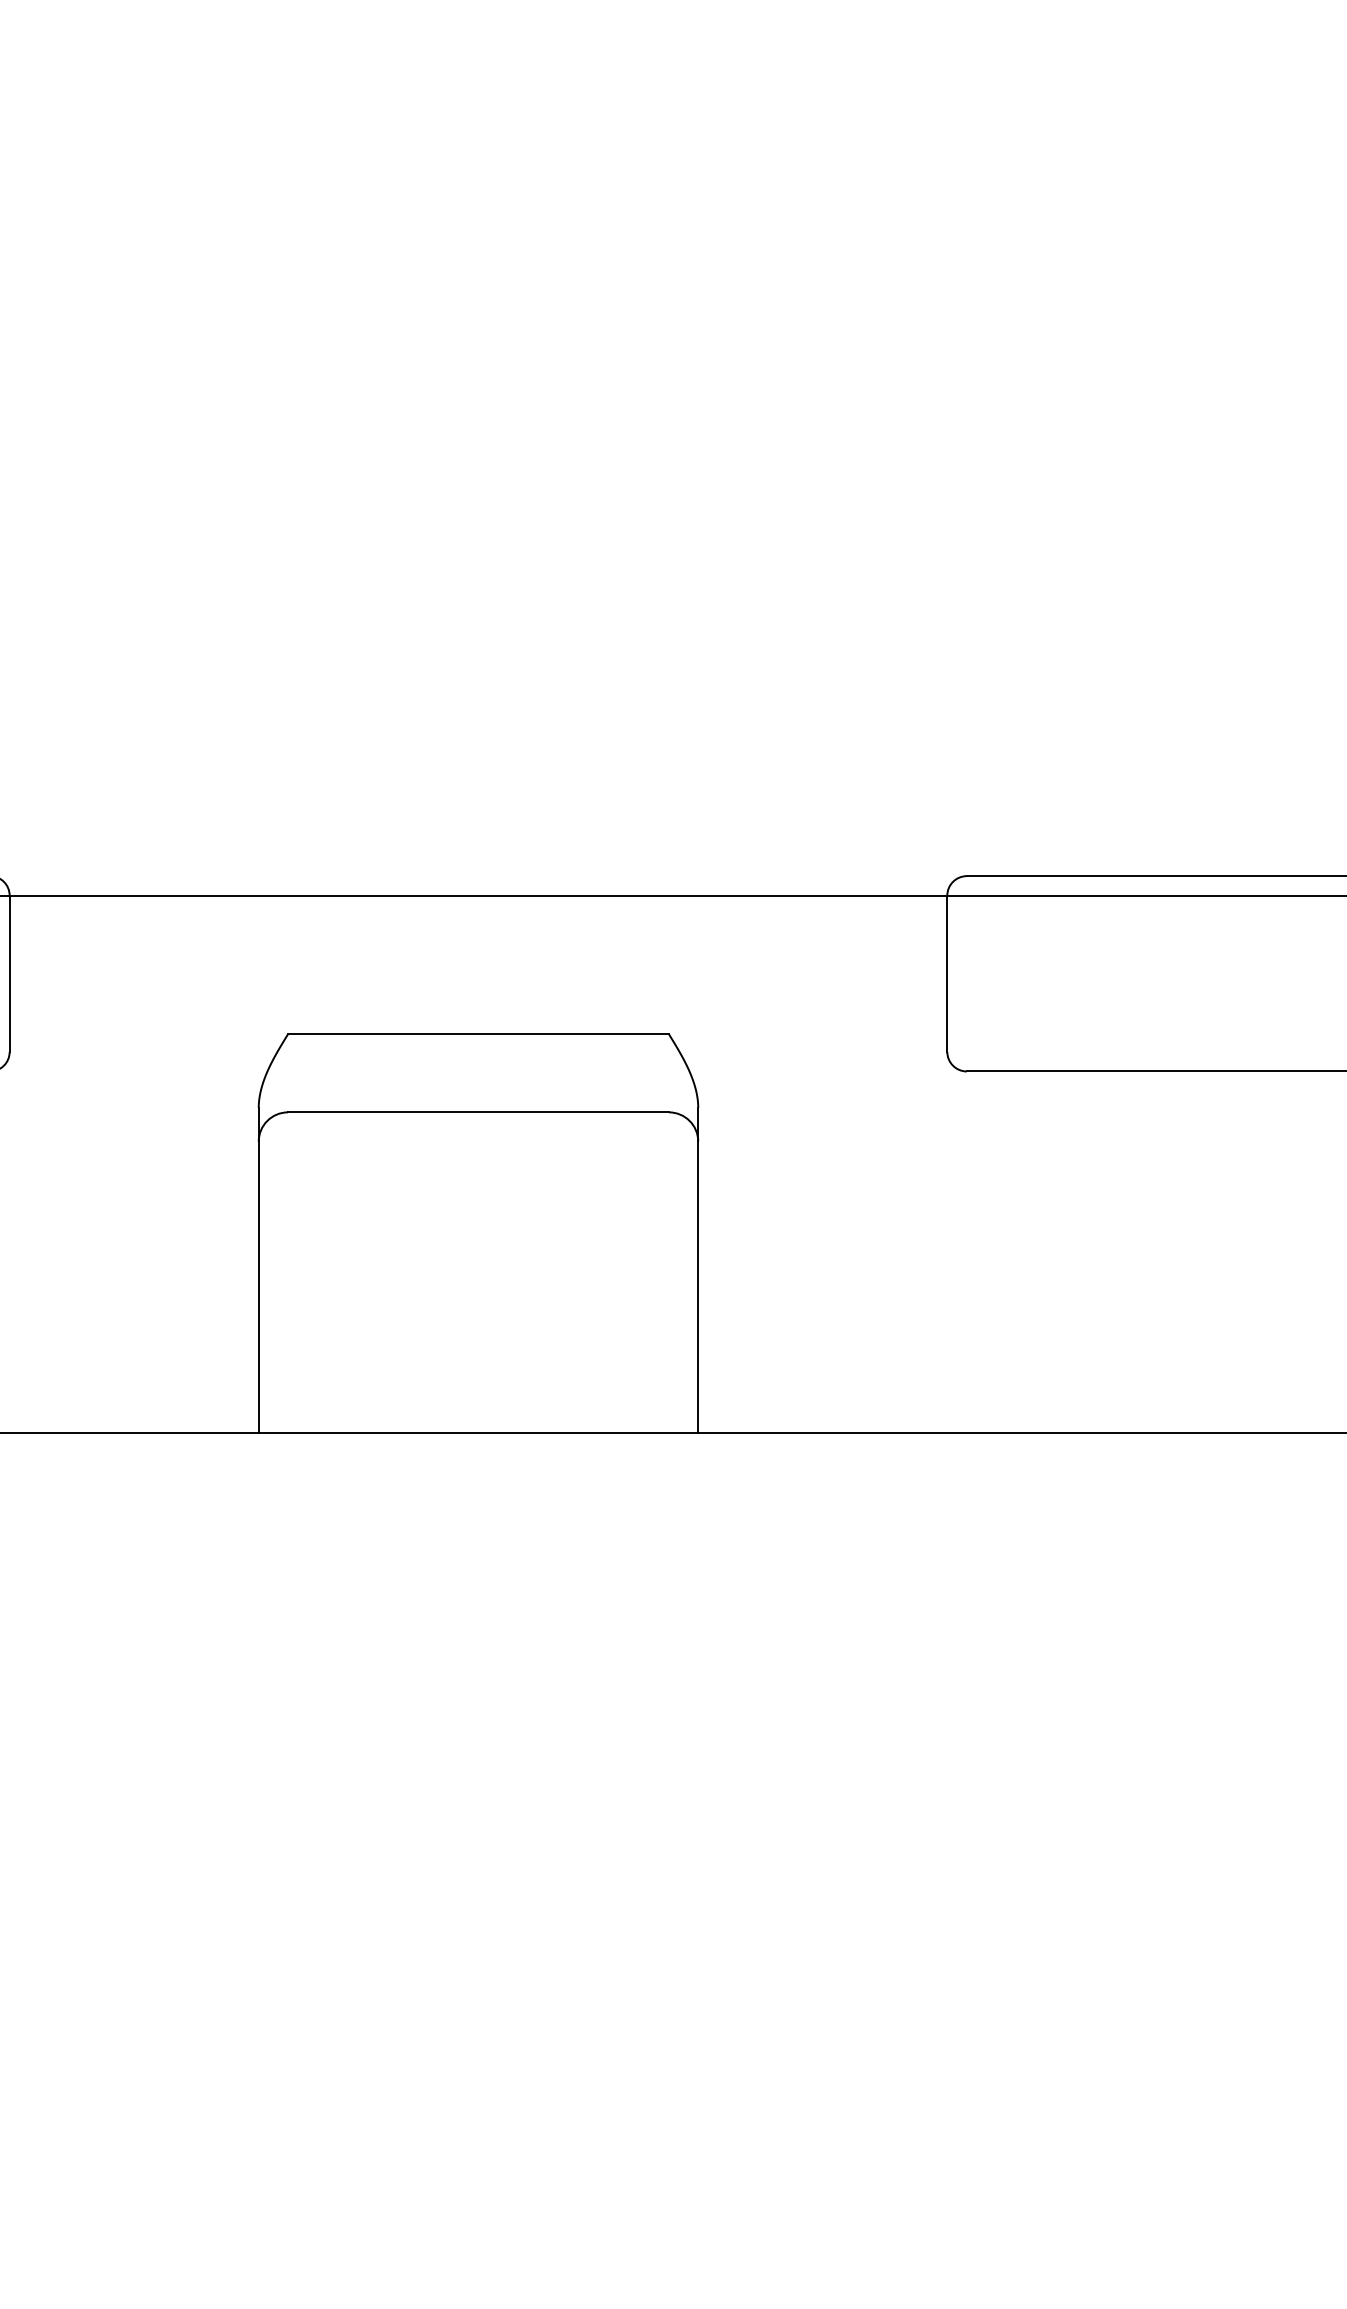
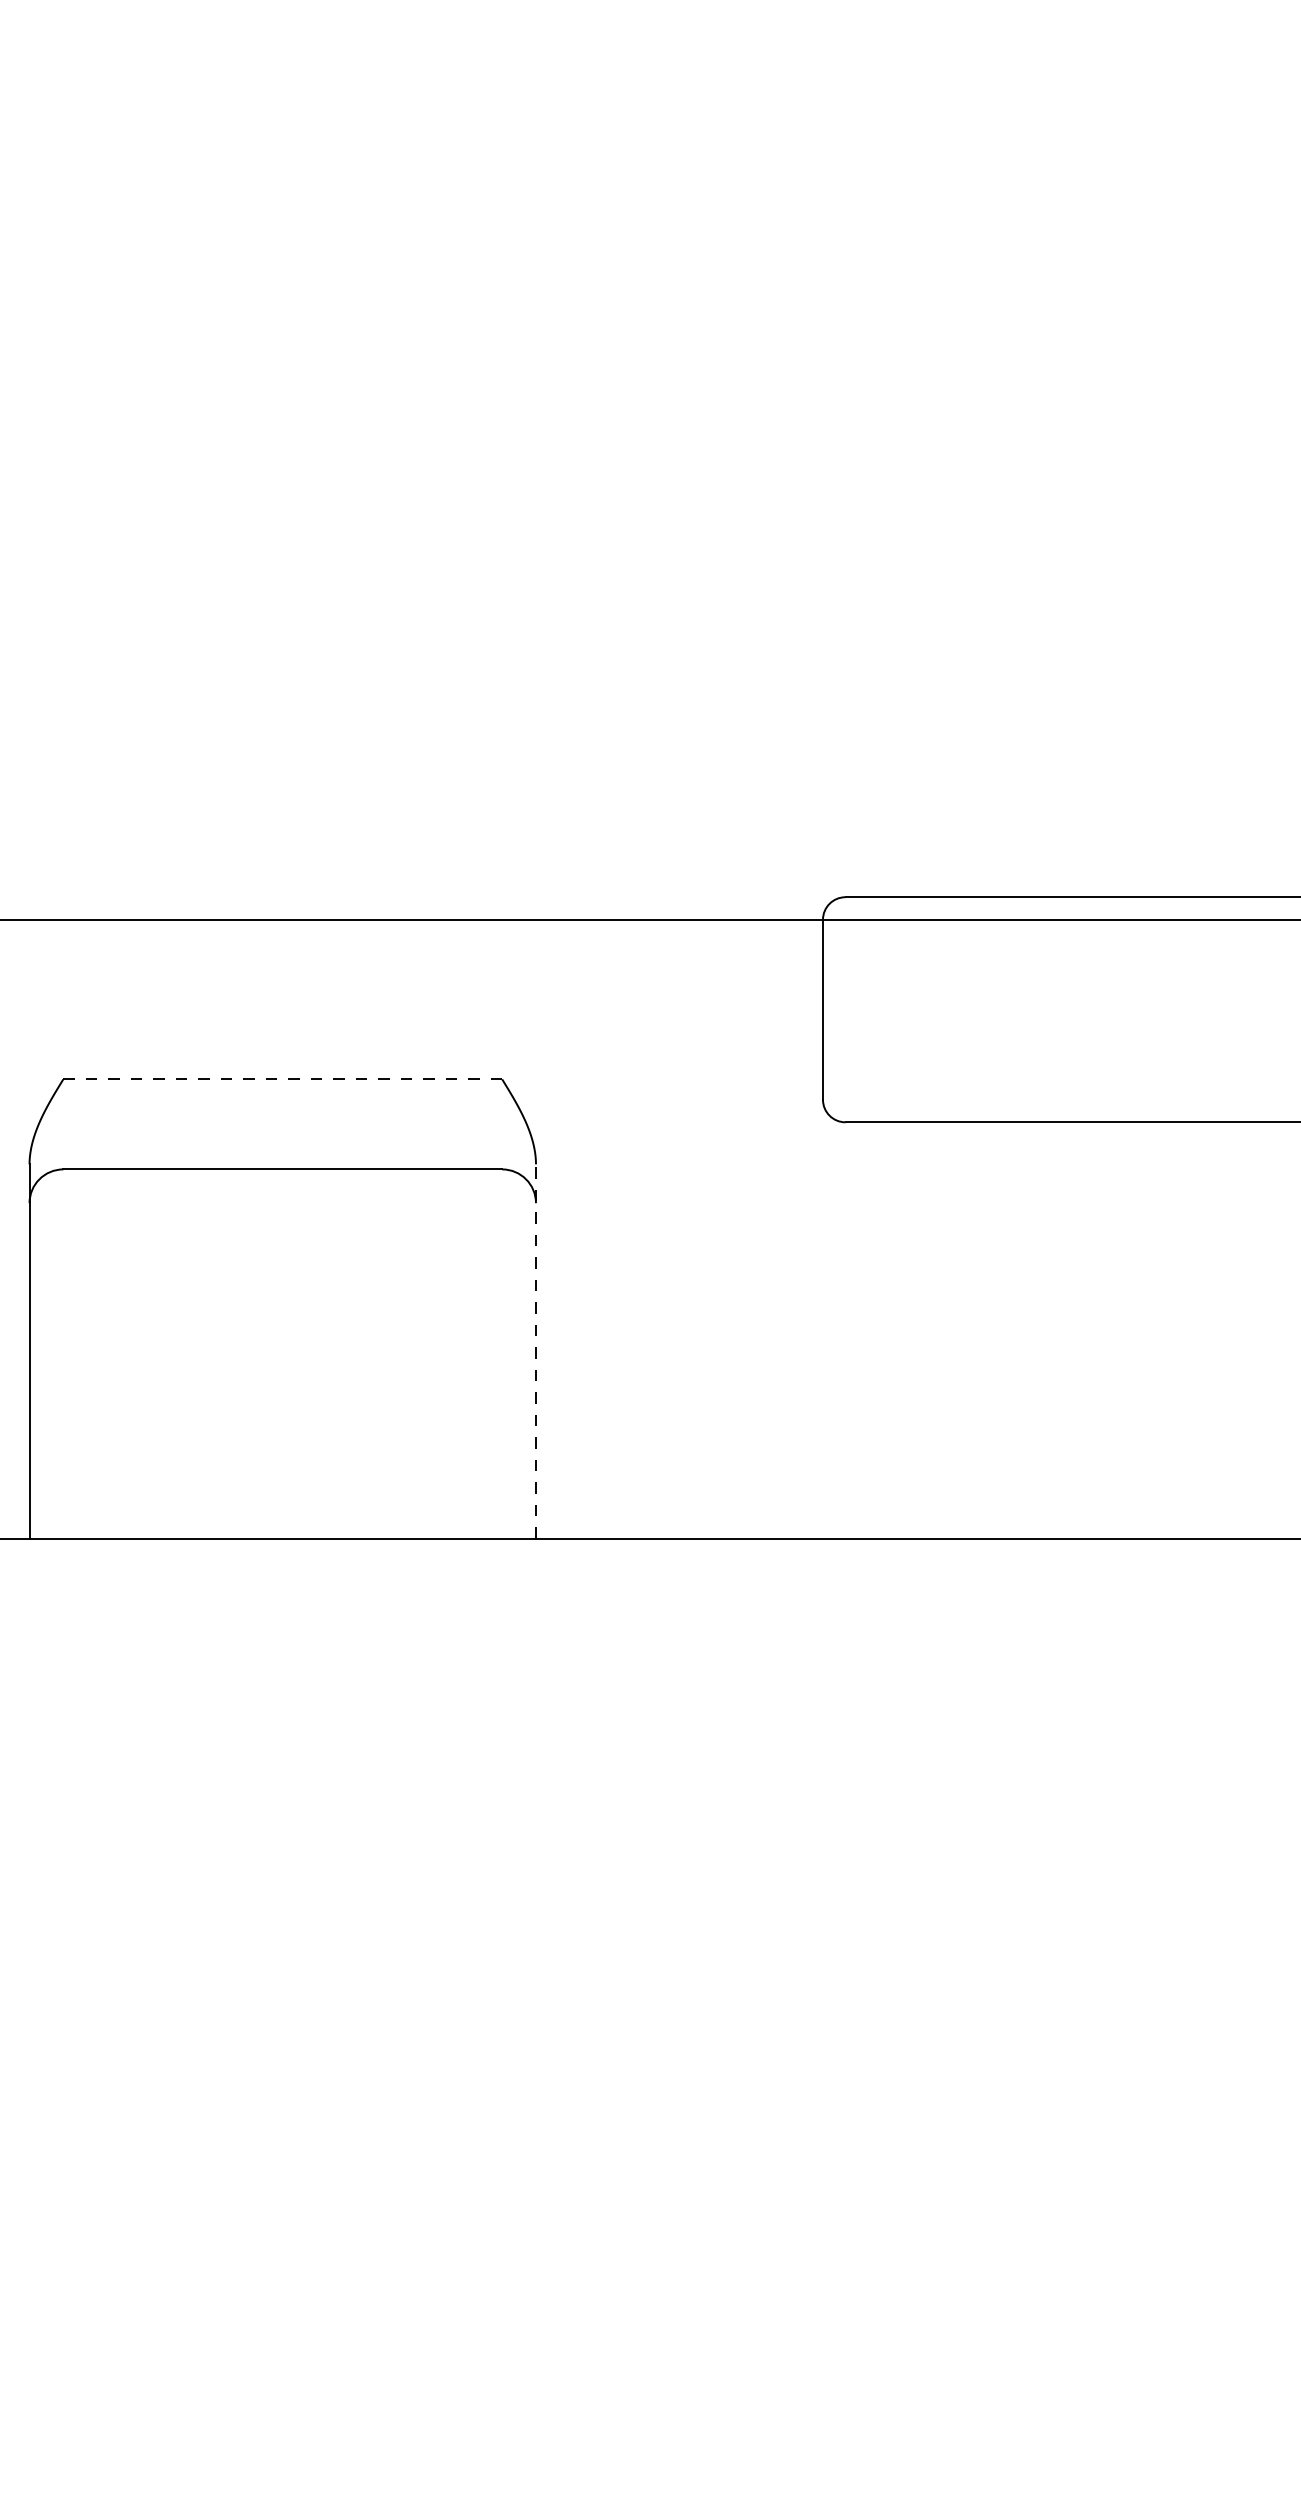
line: (479, 1034) -> (283, 1079), solid -> dashed
line: (698, 1269) -> (536, 1350), solid -> dashed

